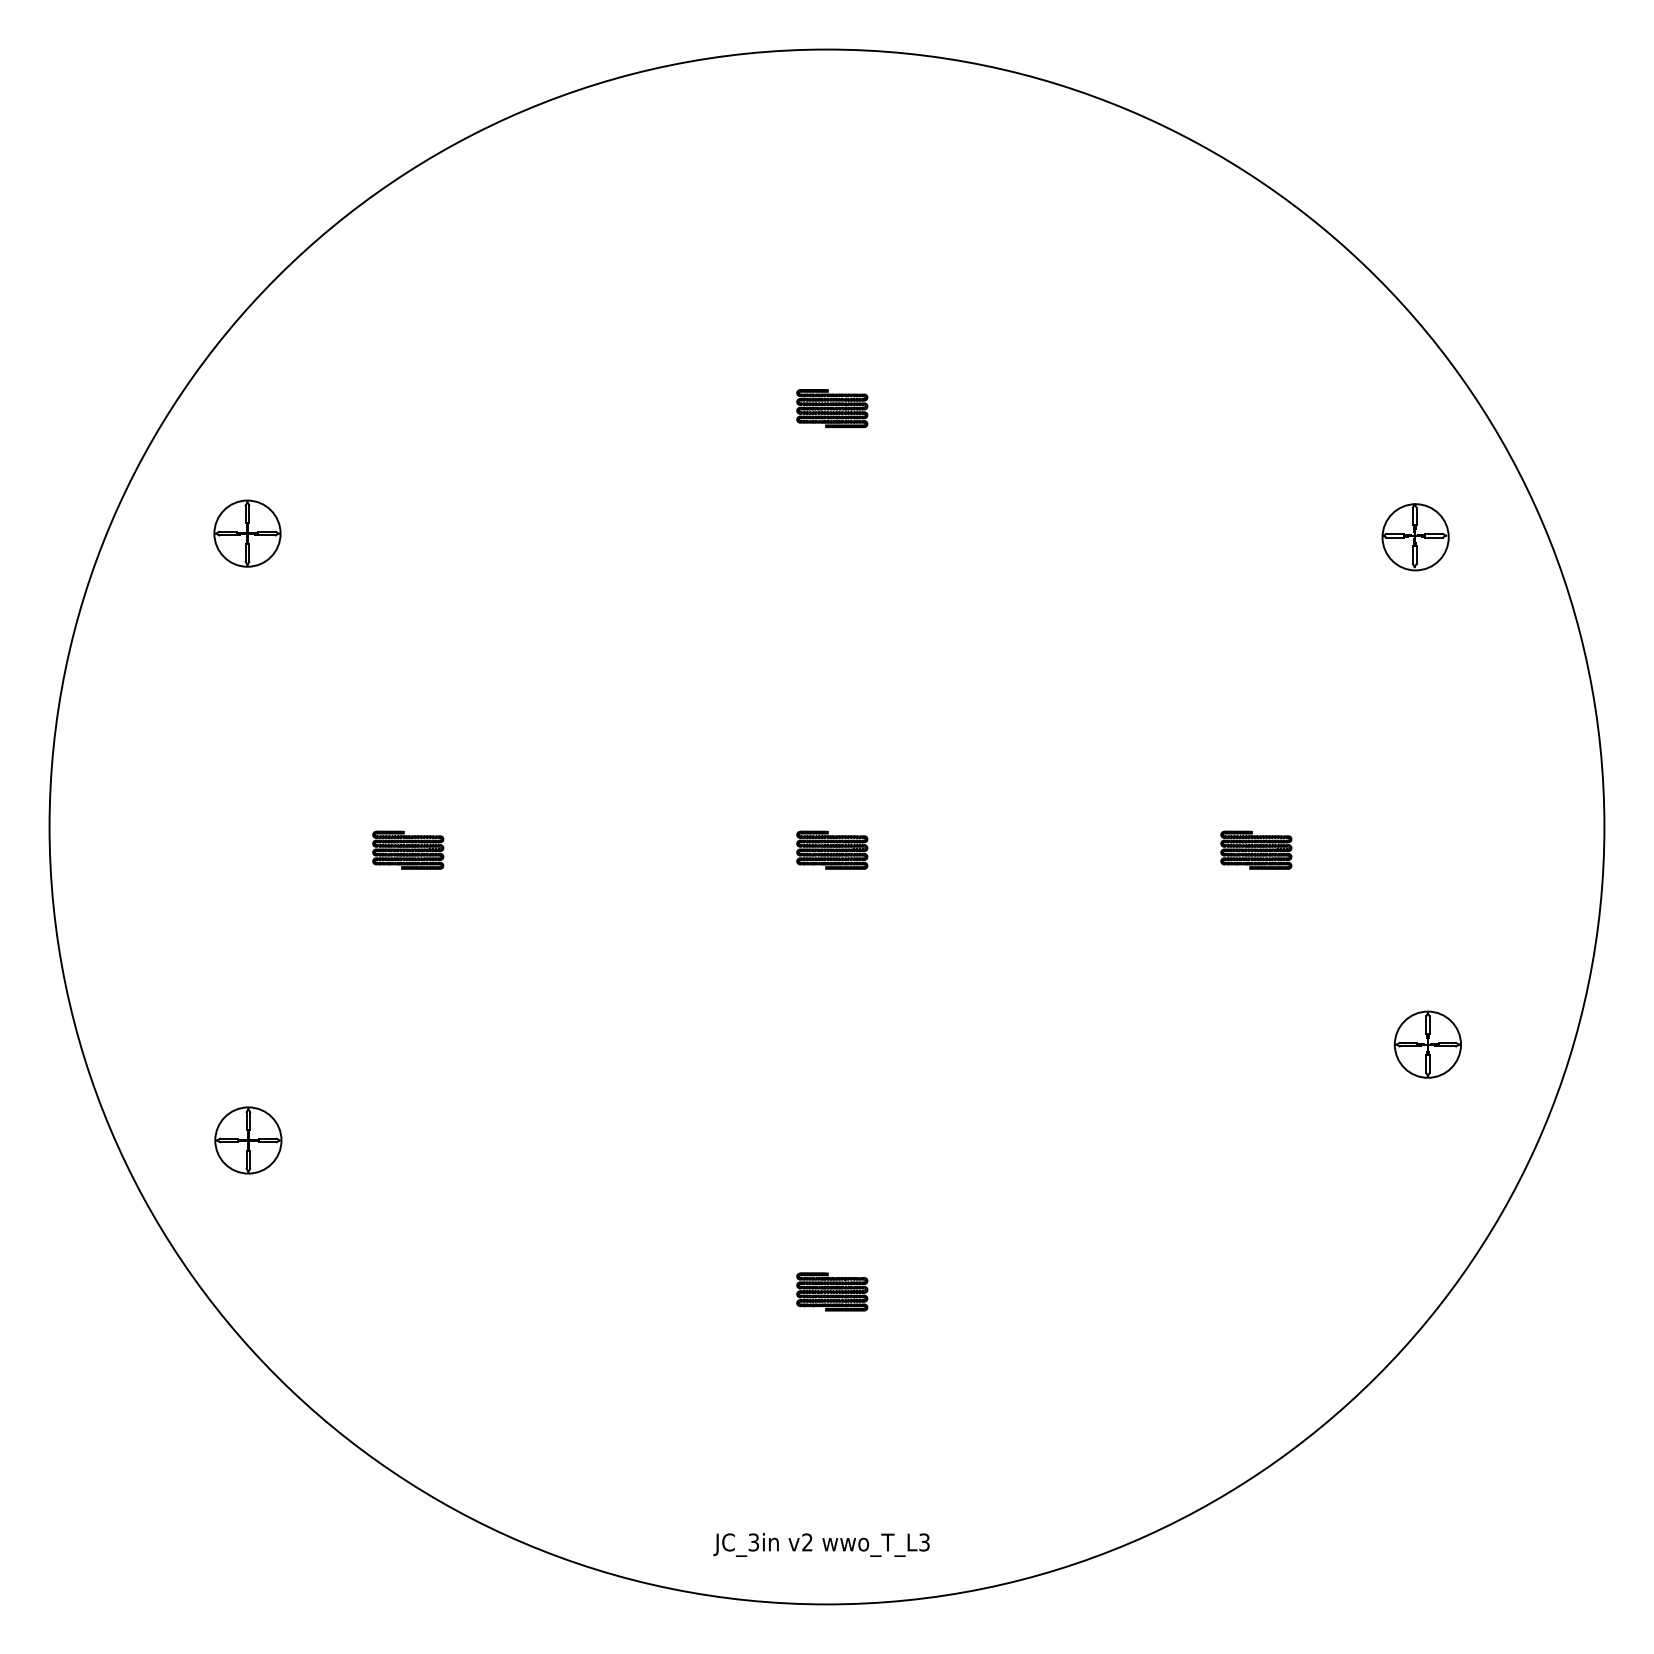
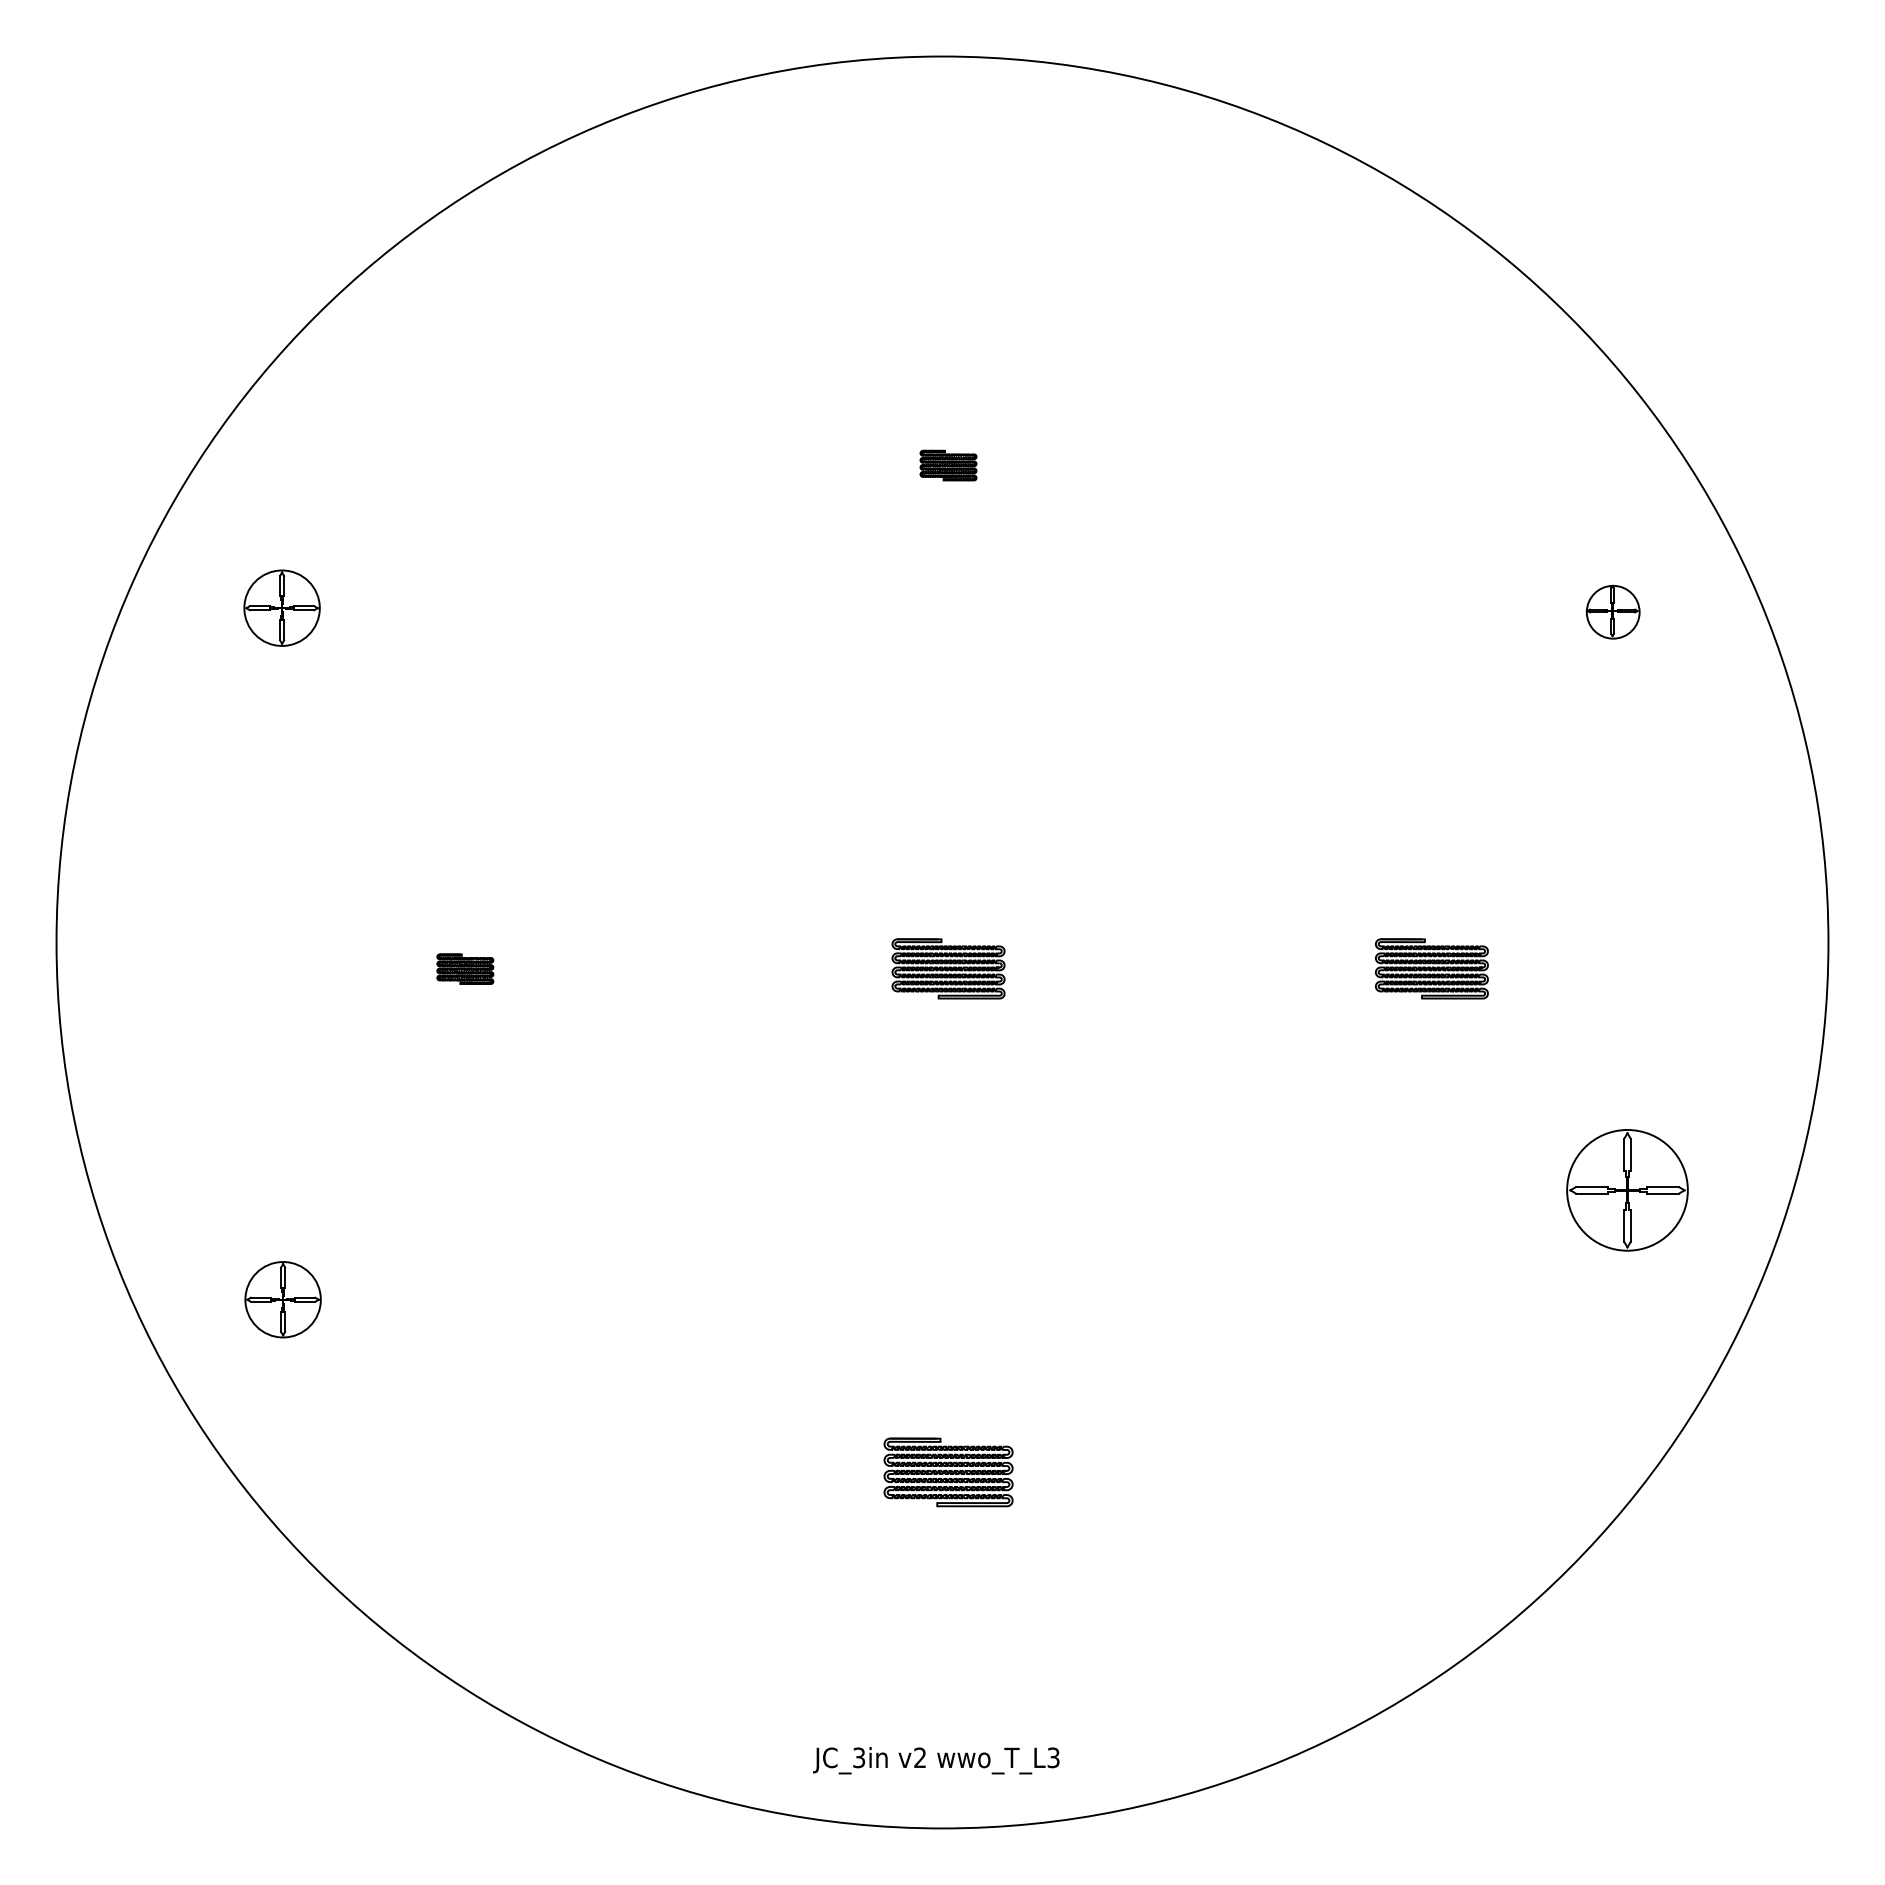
part: (832, 408) -> (948, 465), size x0.7
part: (1414, 536) -> (1612, 611), size x0.7
part: (408, 850) -> (465, 969), size x0.7
part: (832, 850) -> (948, 969), size x1.4
part: (1256, 850) -> (1431, 969), size x1.4
part: (1427, 1044) -> (1626, 1190), size x1.6
part: (832, 1292) -> (948, 1472), size x1.6

